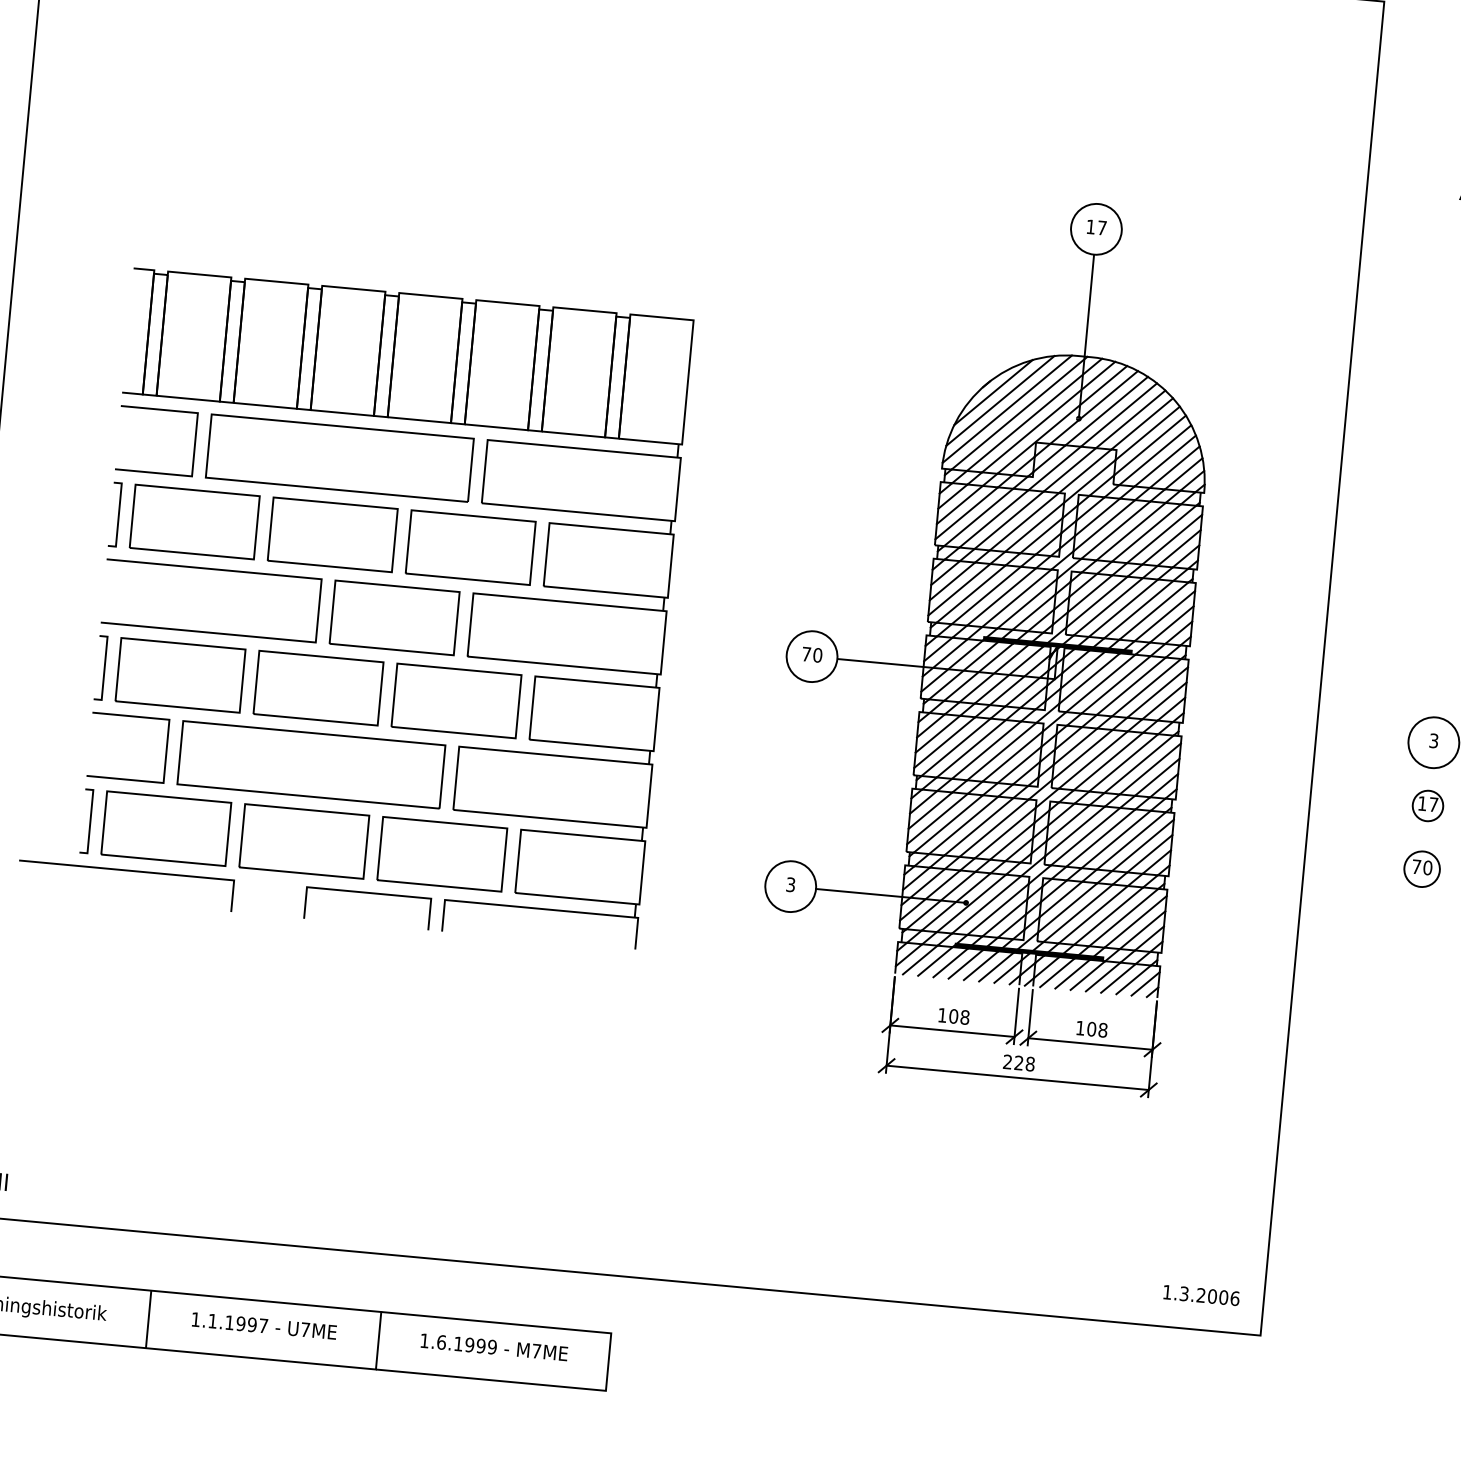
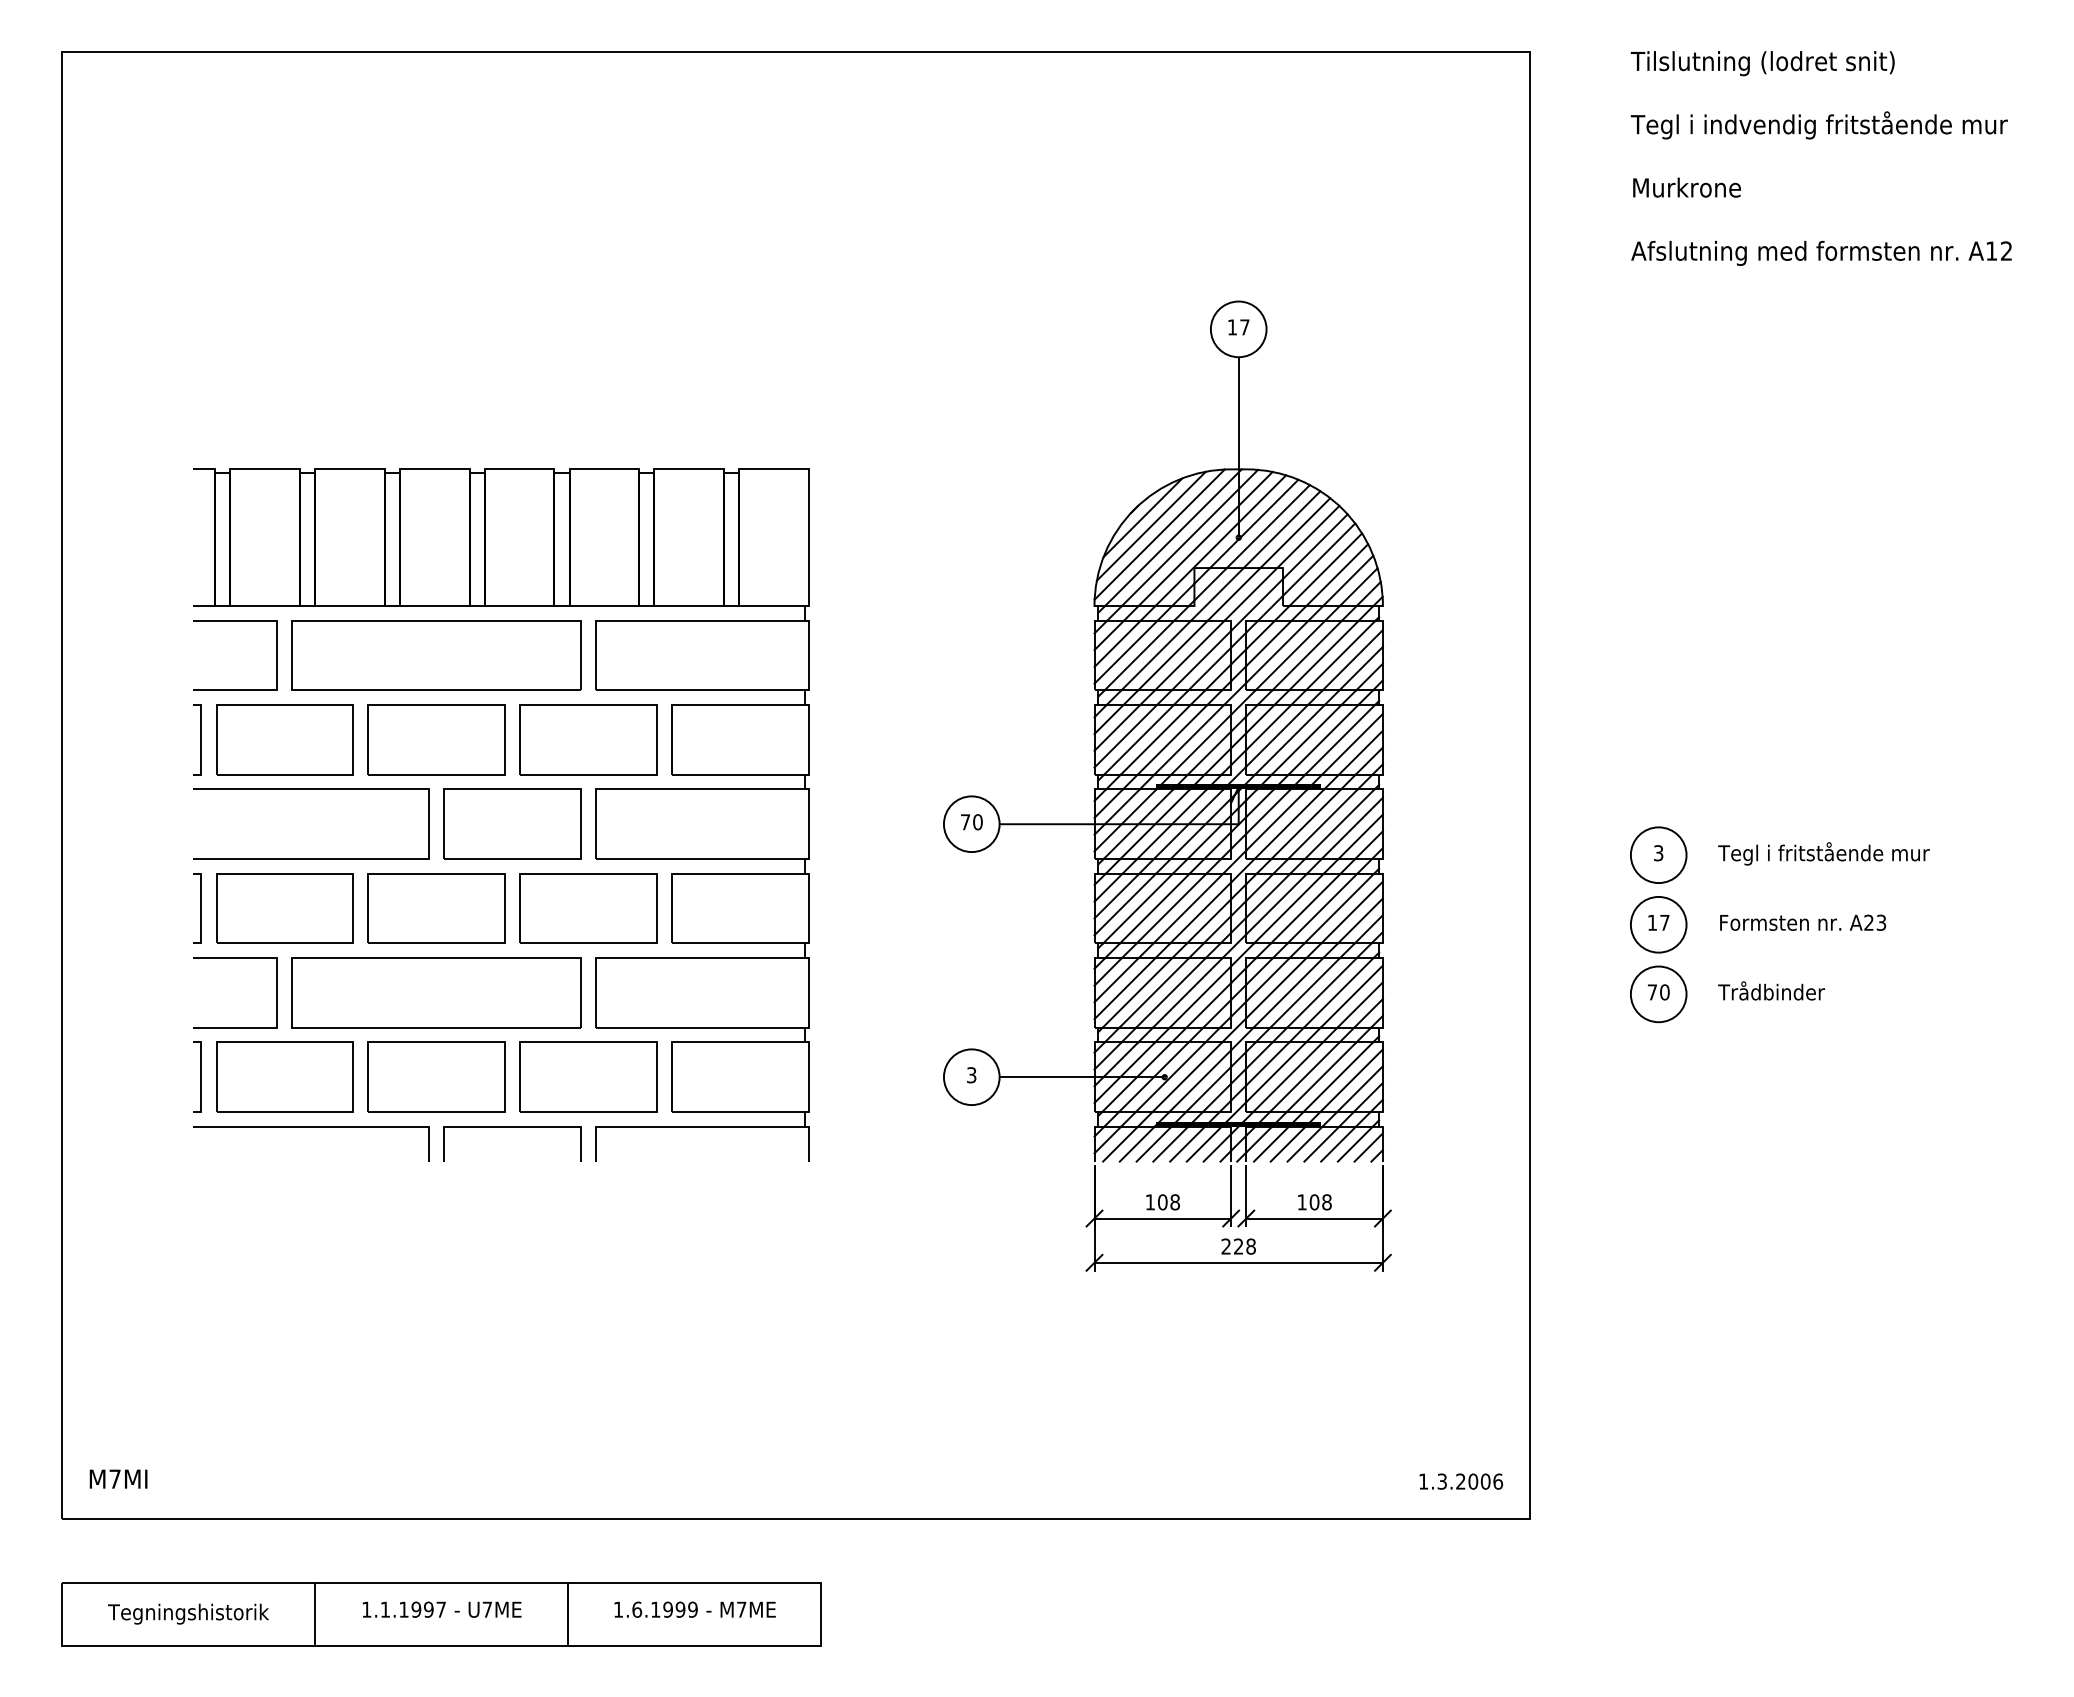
circle: (1427, 805) -> (1658, 924), size x1.67
circle: (1421, 869) -> (1658, 994), size x1.43
line: (127, 871) -> (311, 1127), moved

